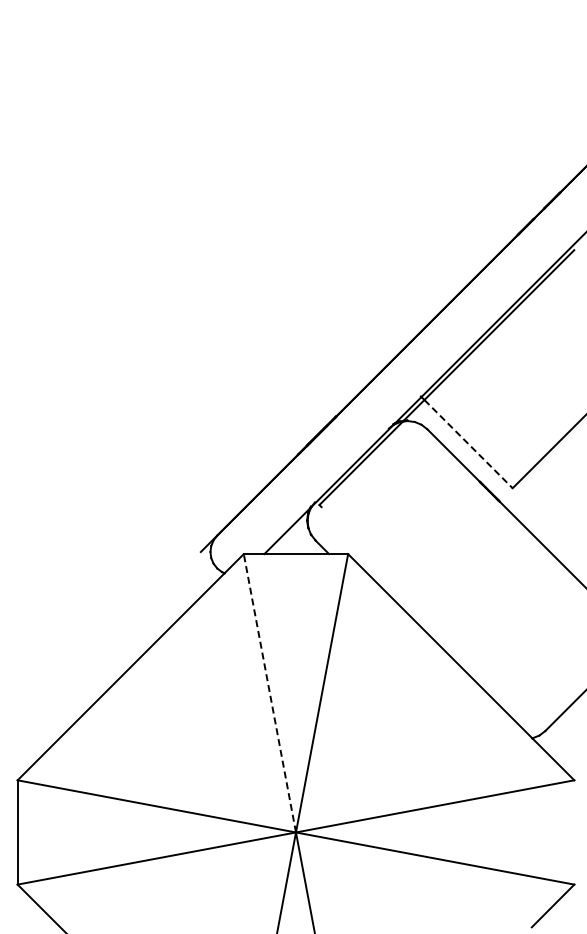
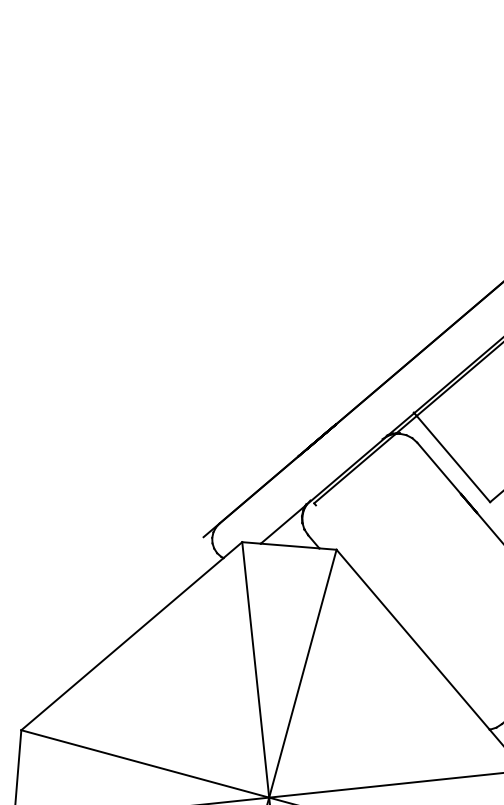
line: (468, 444) -> (453, 459), dashed -> solid
line: (269, 693) -> (255, 670), dashed -> solid

